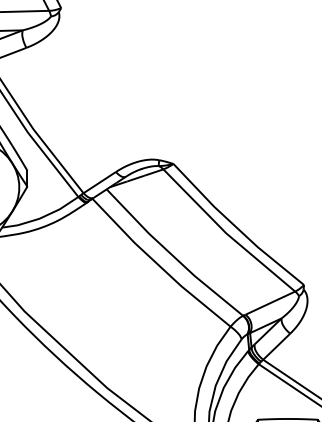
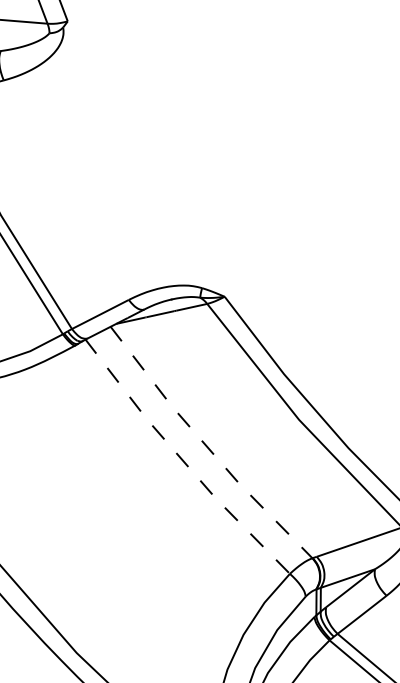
line: (172, 255) -> (207, 446), solid -> dashed
line: (158, 265) -> (182, 460), solid -> dashed

